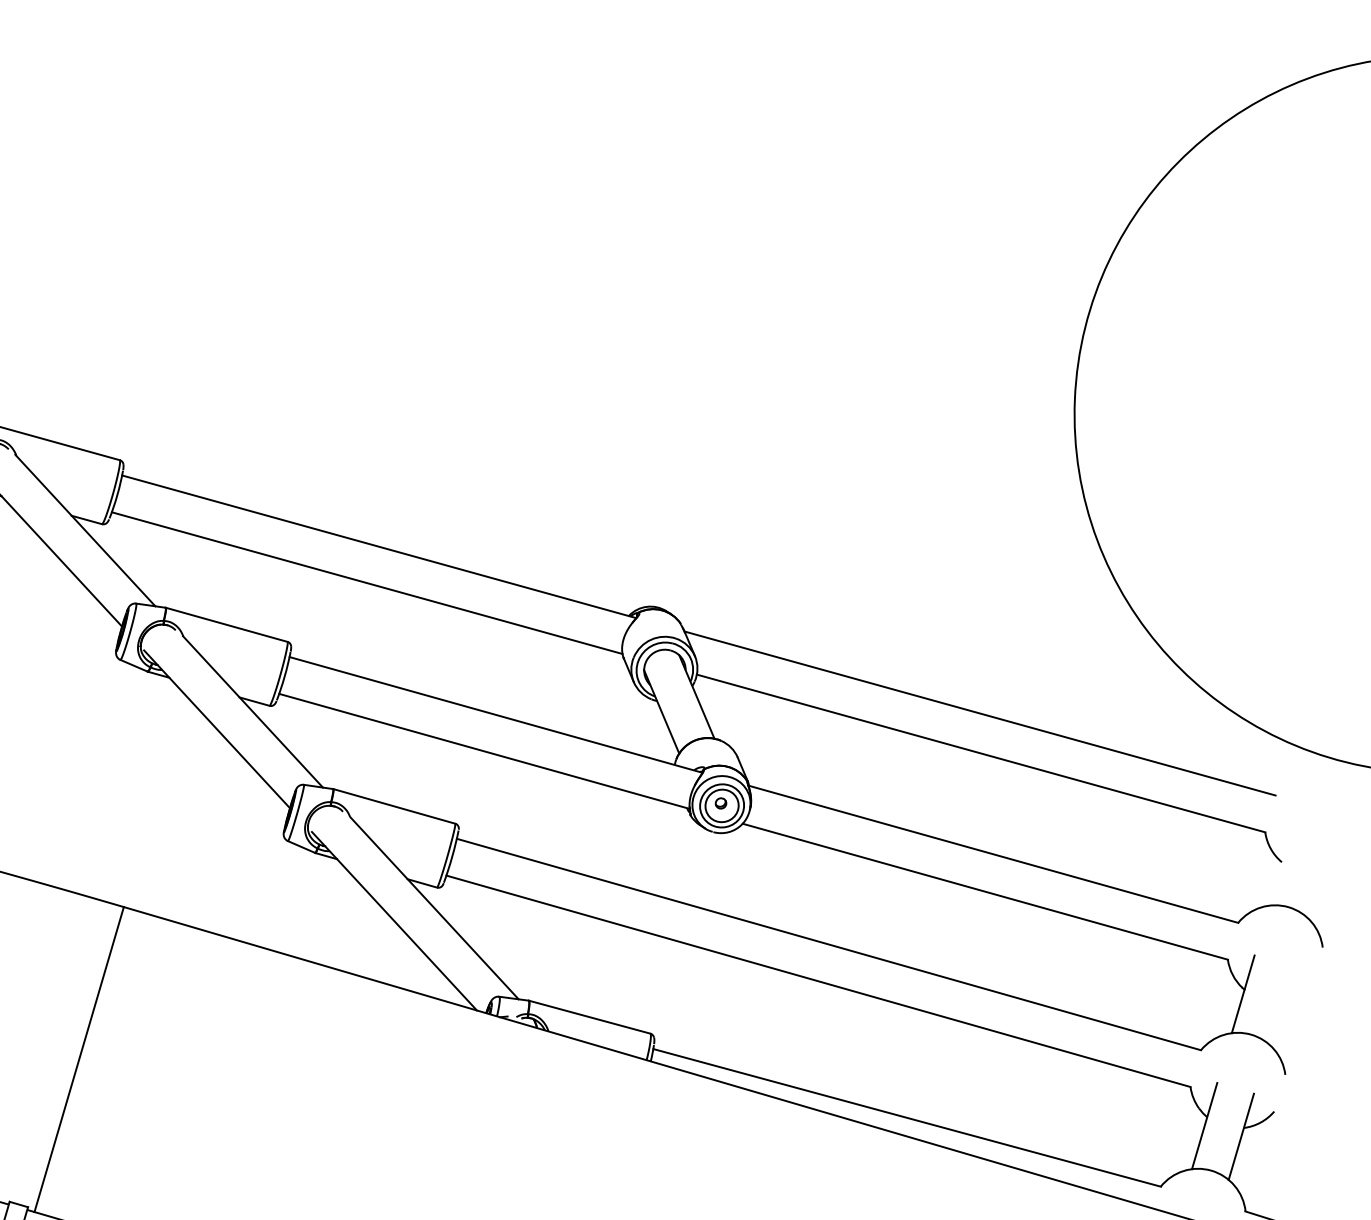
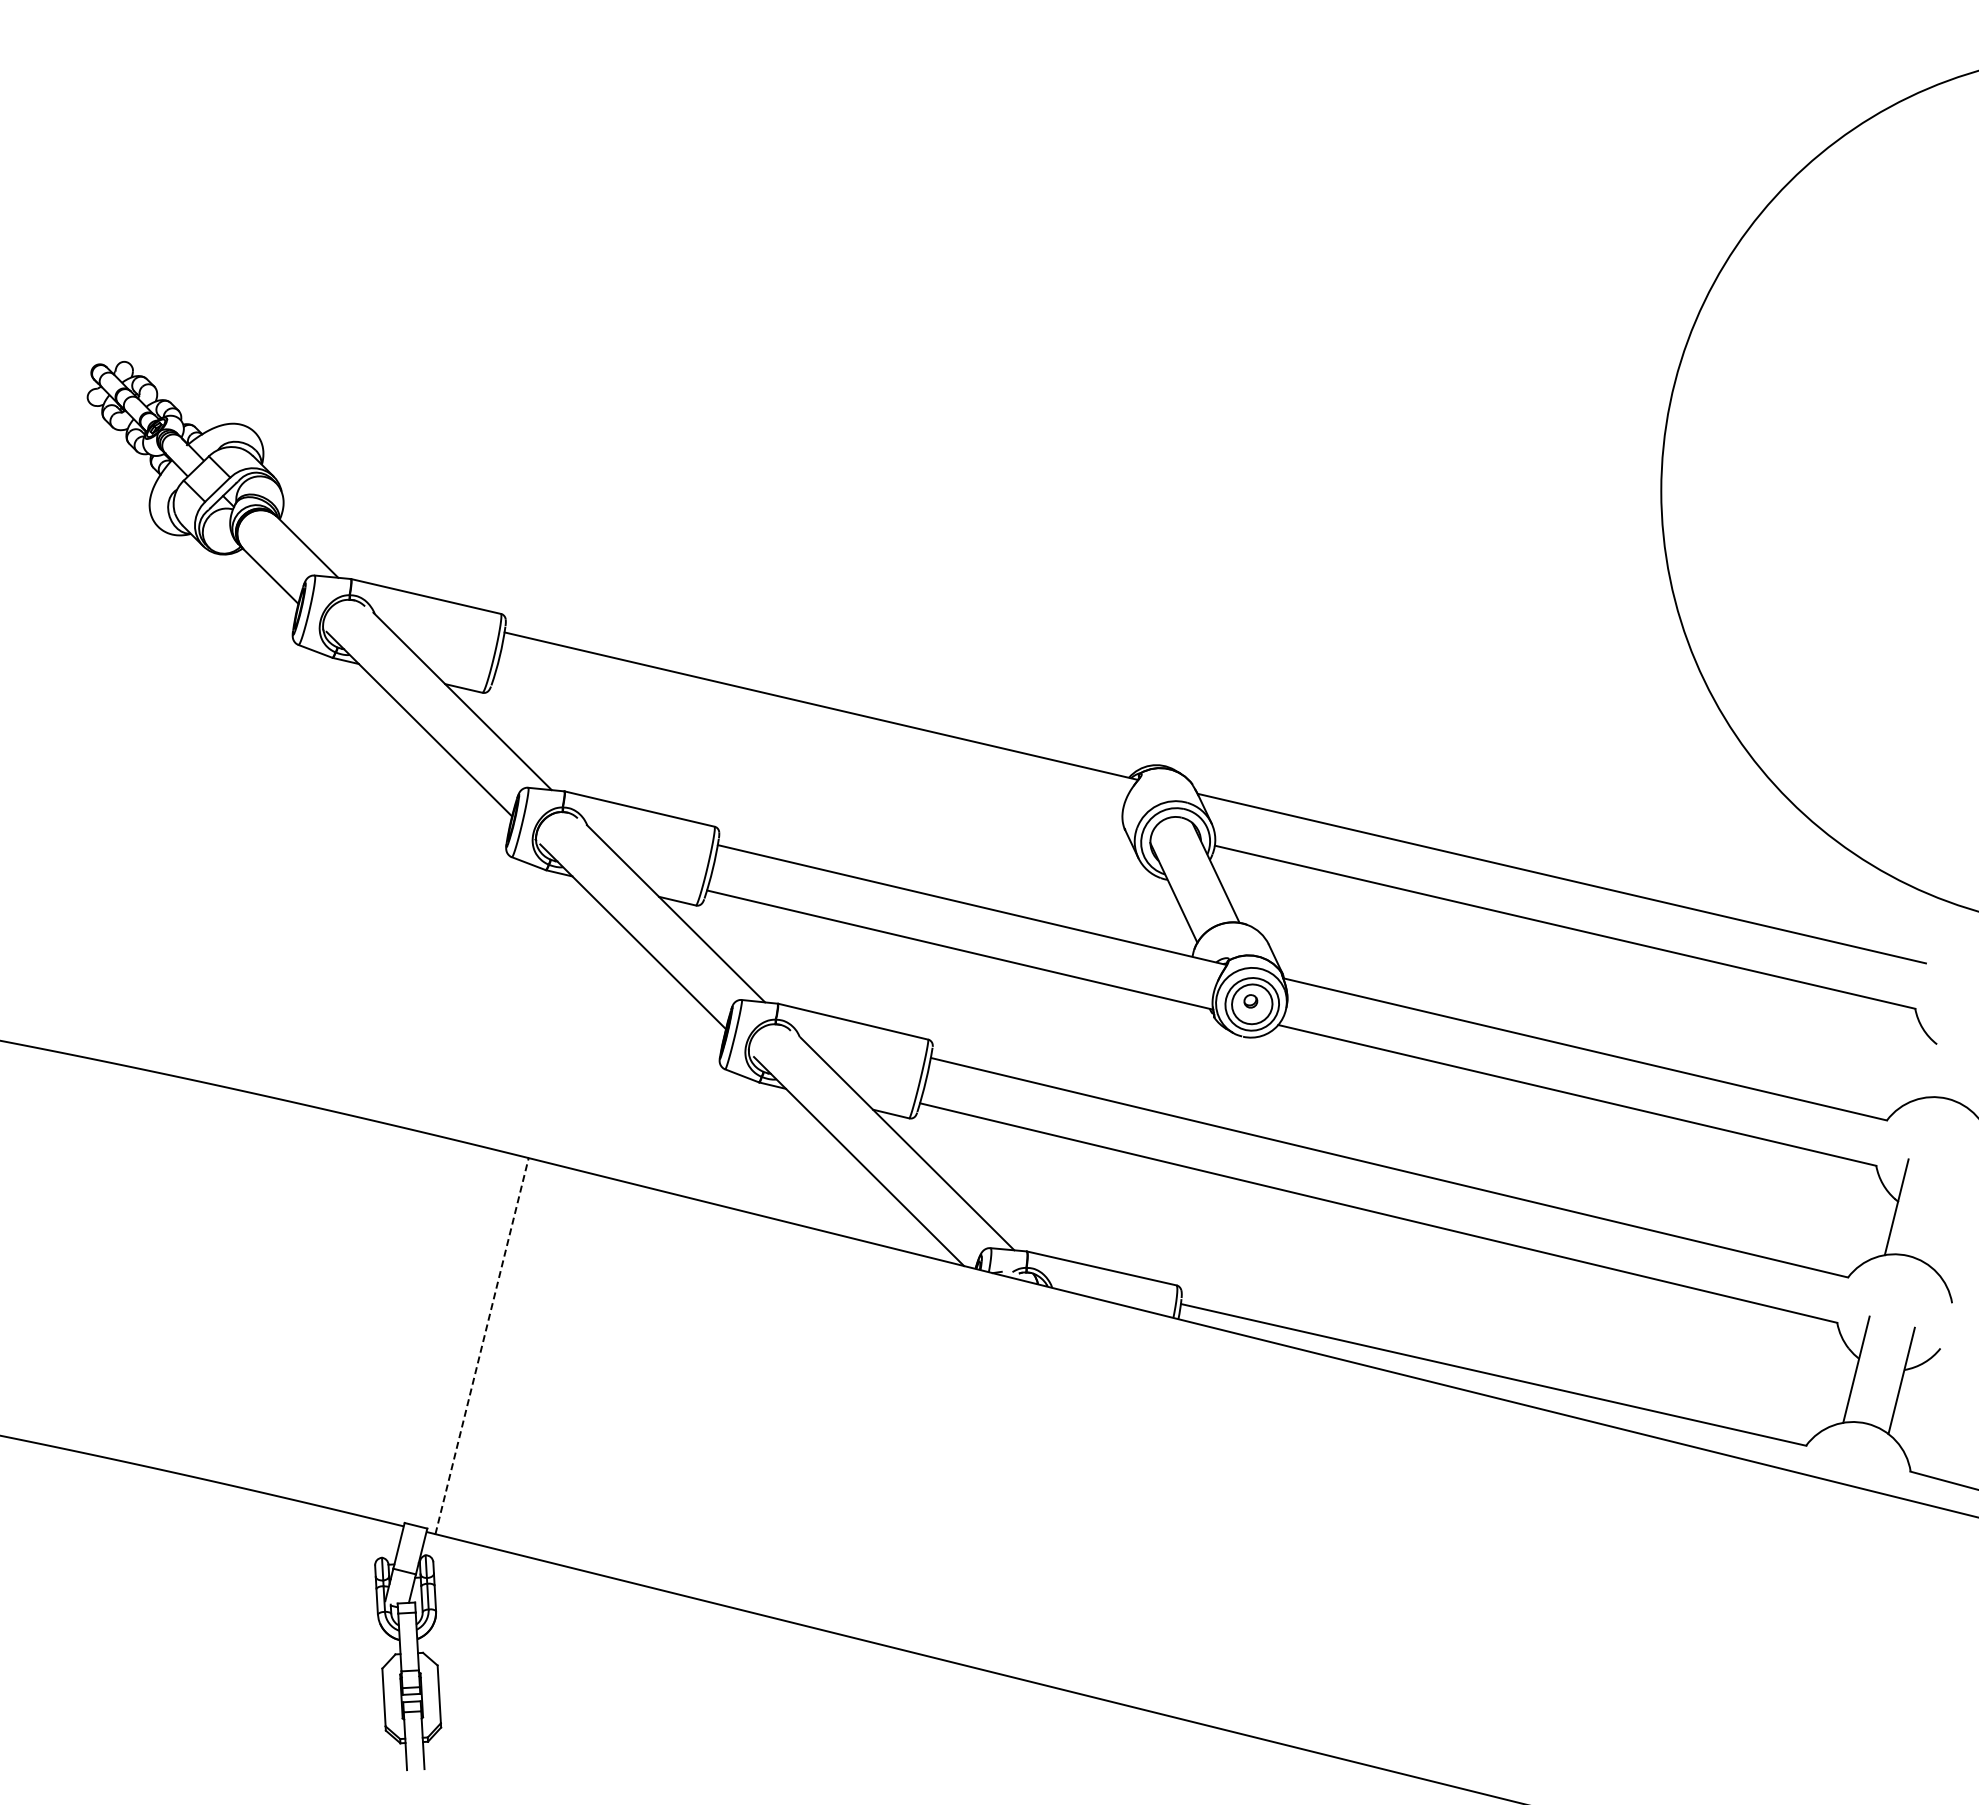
line: (367, 582) -> (808, 750), removed
line: (79, 1059) -> (482, 1346), solid -> dashed

